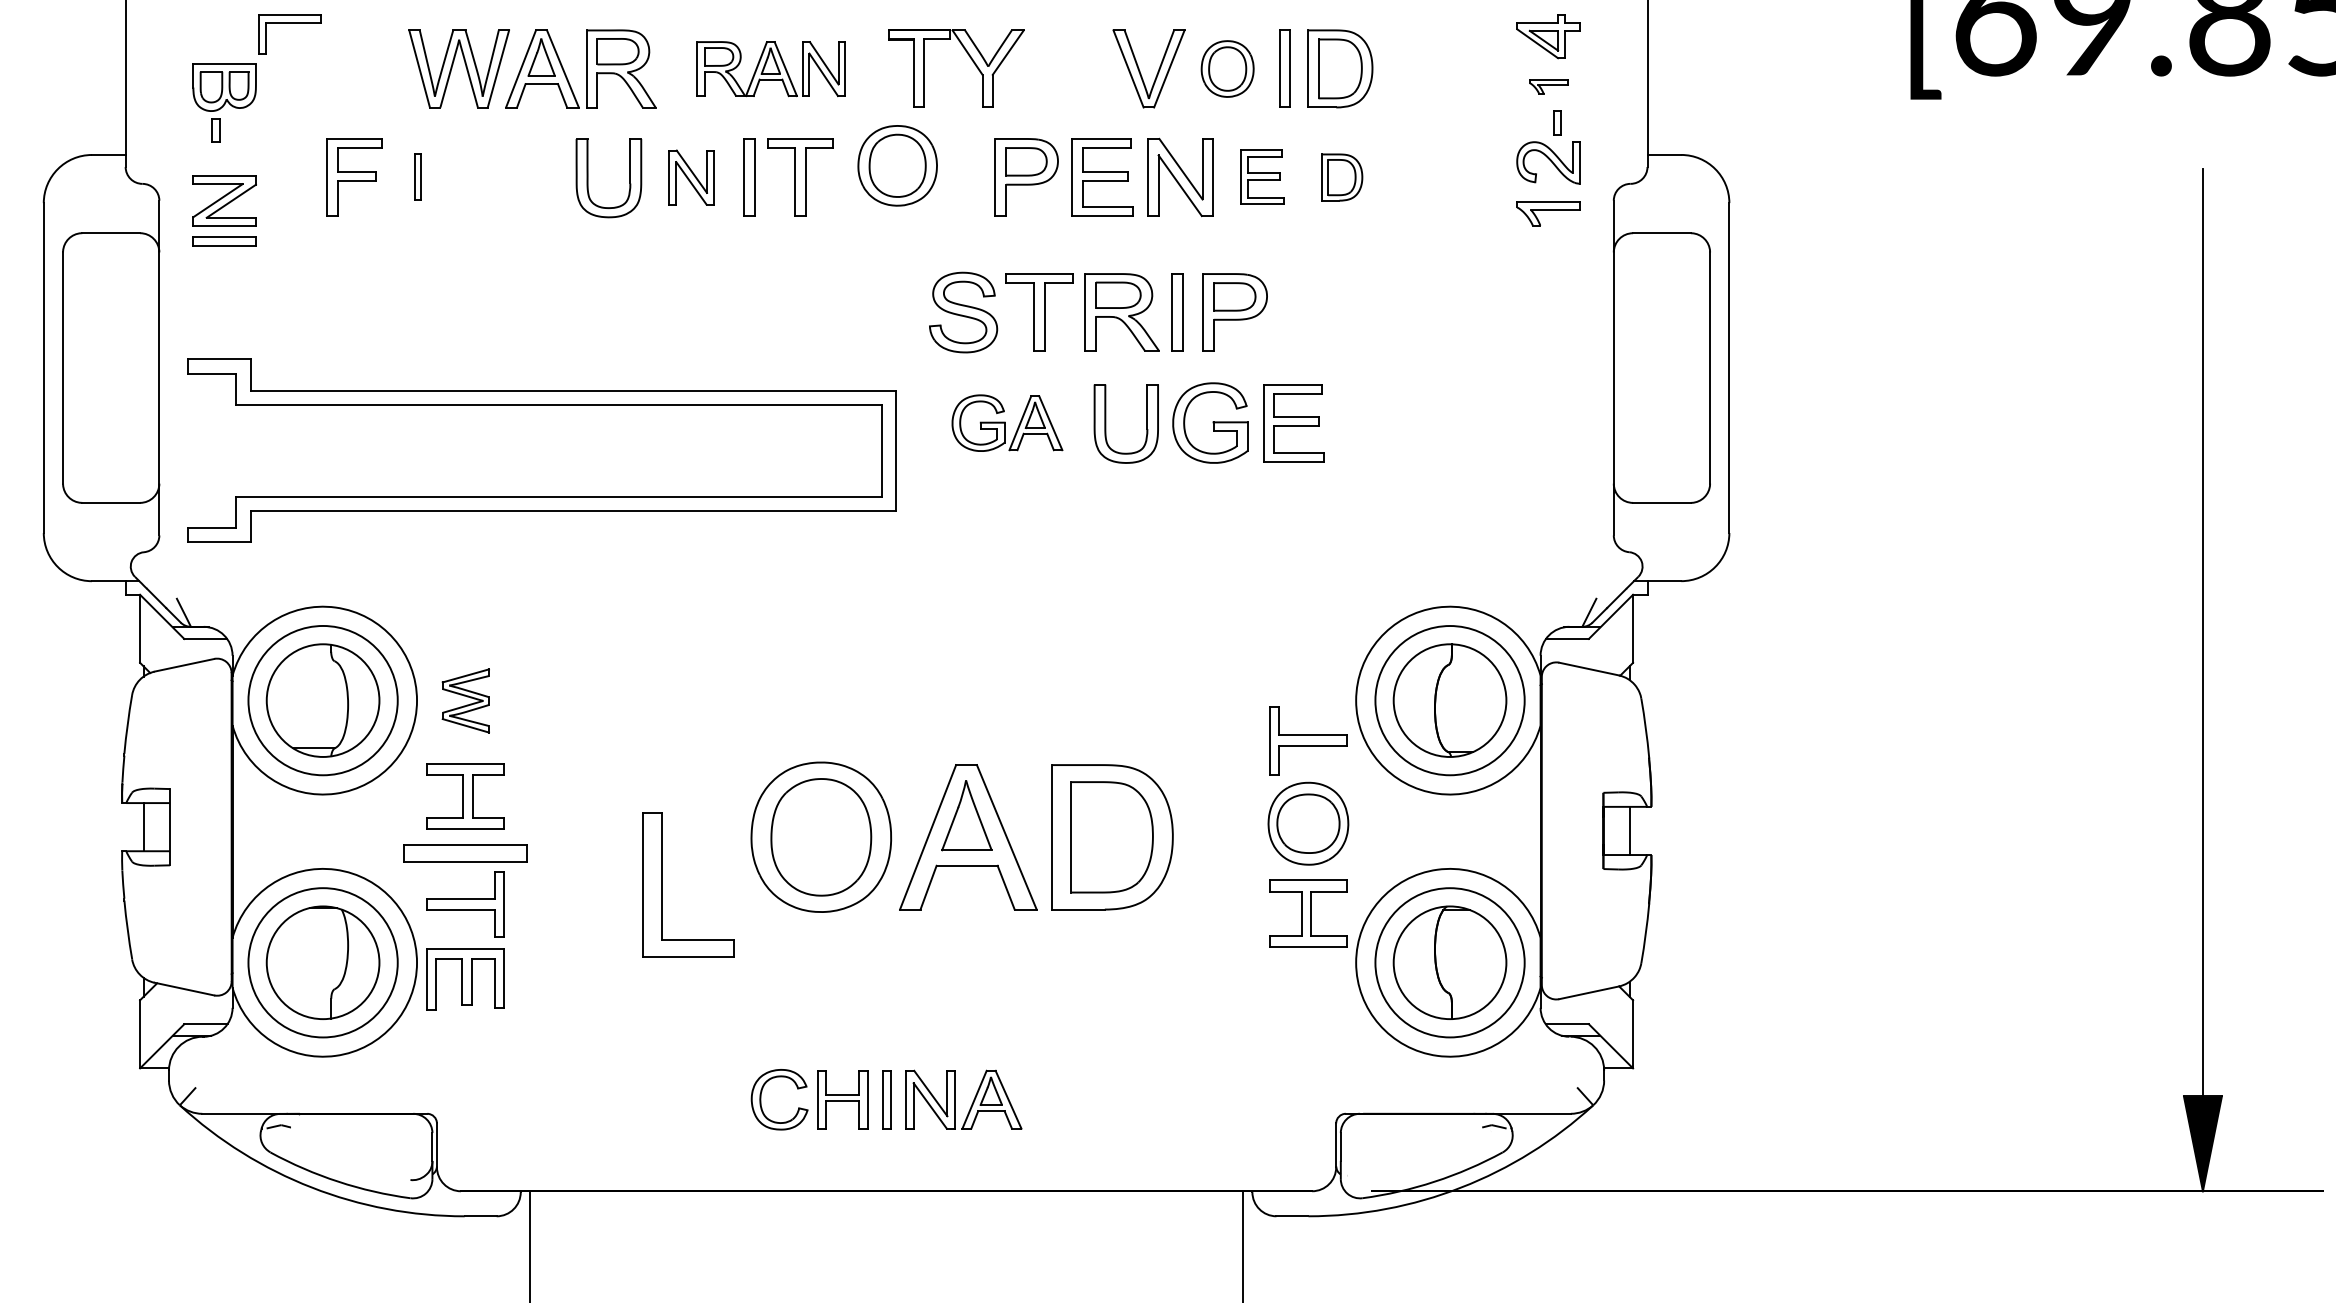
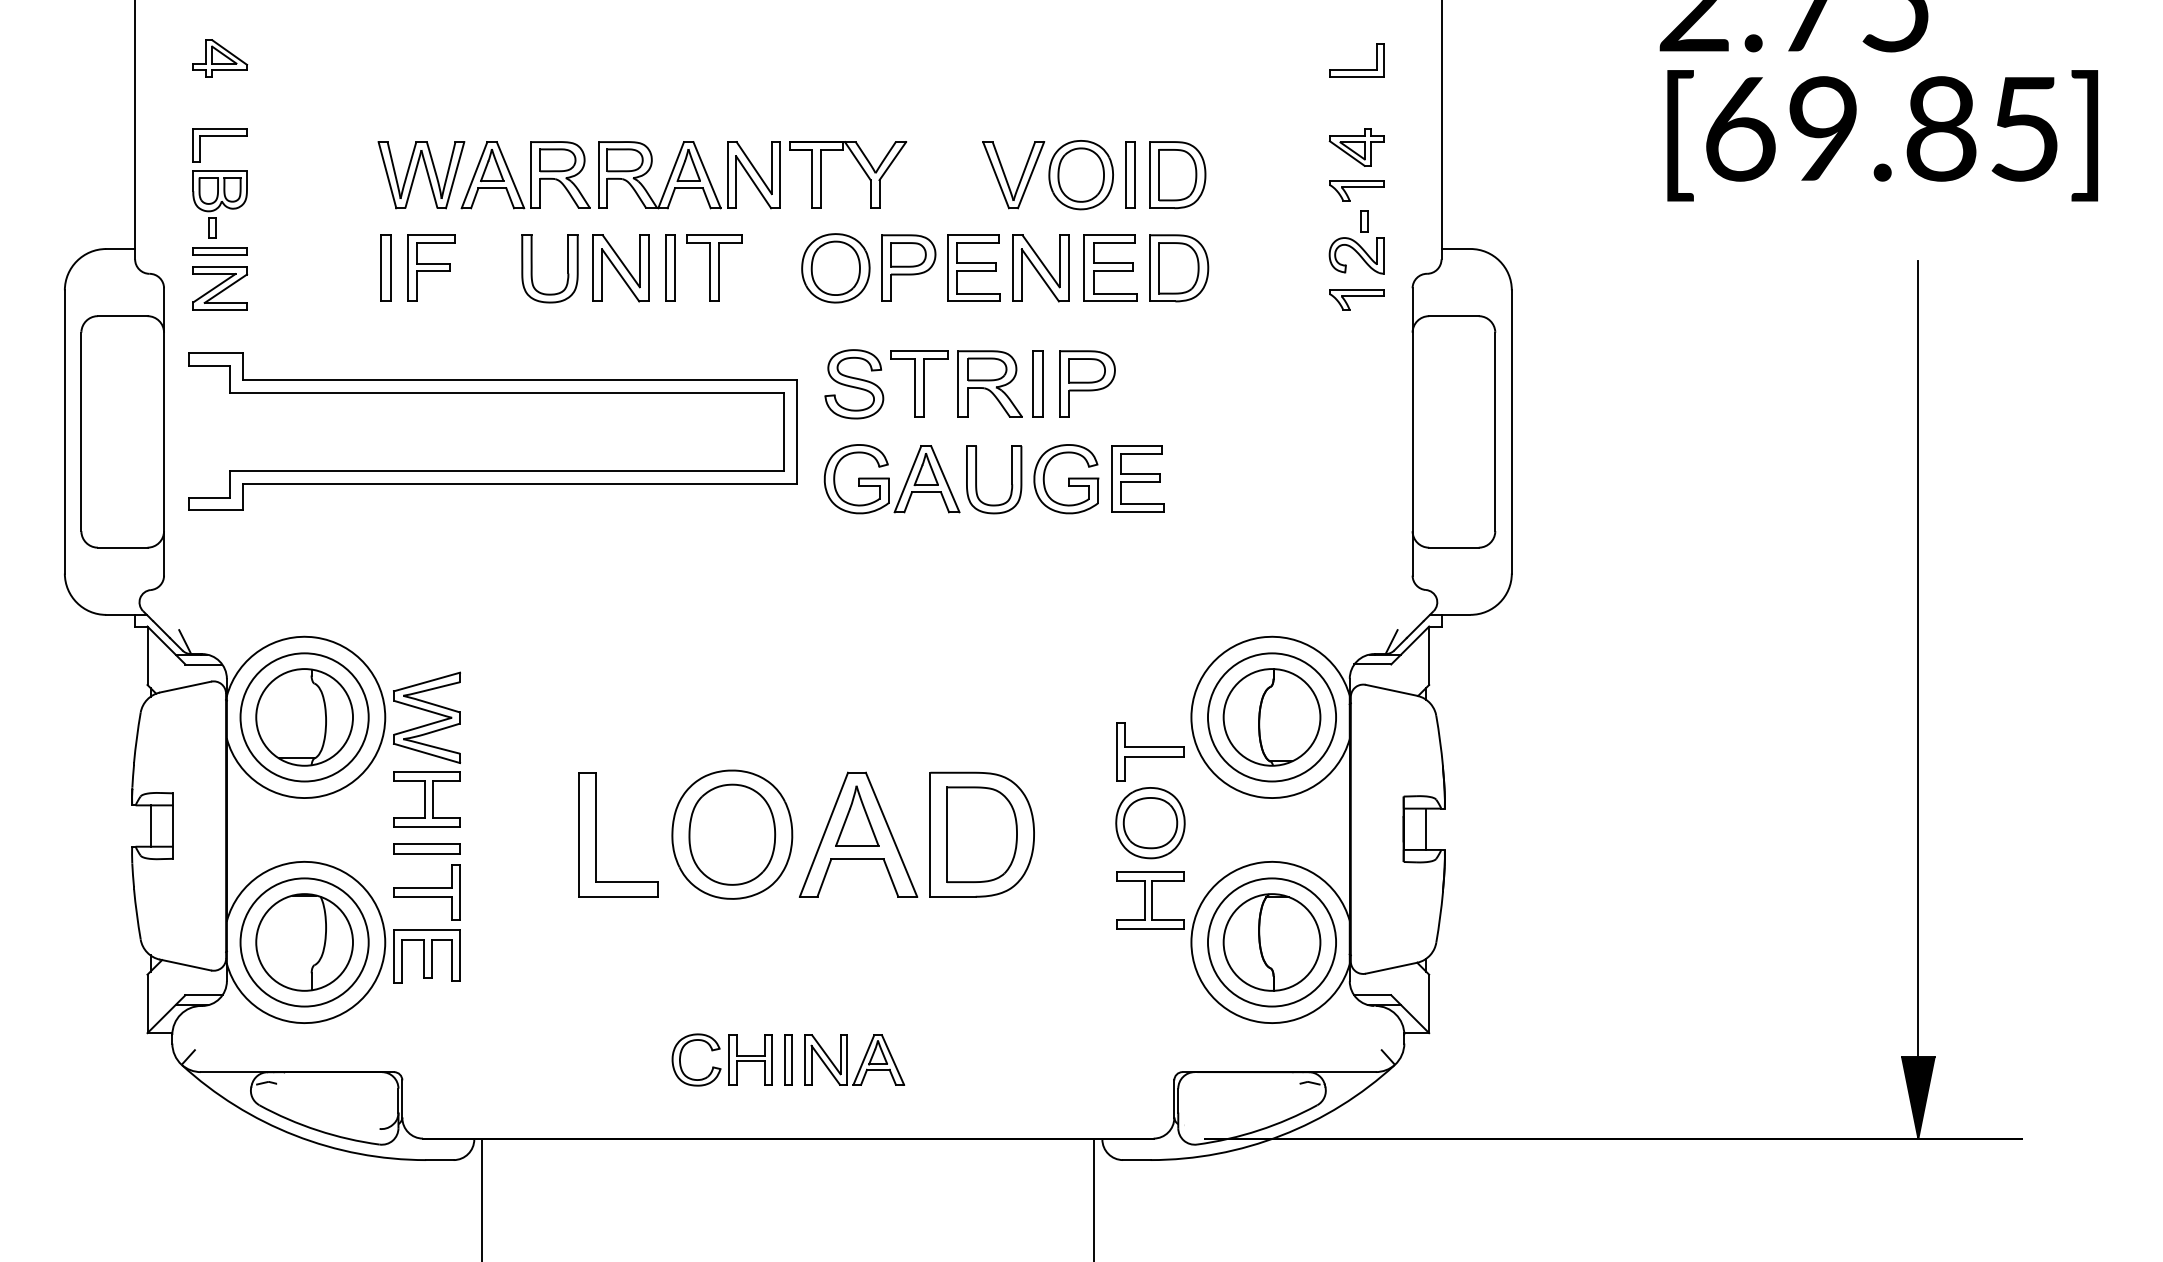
part: (289, 23) -> (219, 136), moved
part: (771, 69) -> (689, 175), size x1.43
part: (1226, 69) -> (1080, 175), size x1.43
part: (1548, 86) -> (1356, 190), size x1.67
part: (897, 166) -> (835, 268), moved
part: (354, 176) -> (431, 267), moved
part: (417, 176) -> (385, 267), size x1.67
part: (1261, 176) -> (1110, 267), size x1.43
part: (691, 177) -> (620, 268), size x1.43
part: (1342, 177) -> (1179, 268), size x1.67
part: (223, 241) -> (219, 251), moved
part: (541, 405) -> (492, 393), moved
part: (1006, 423) -> (891, 479), size x1.43
part: (466, 700) -> (427, 717), size x1.67
part: (465, 853) -> (426, 848), size x0.62
part: (663, 884) -> (596, 834), moved

